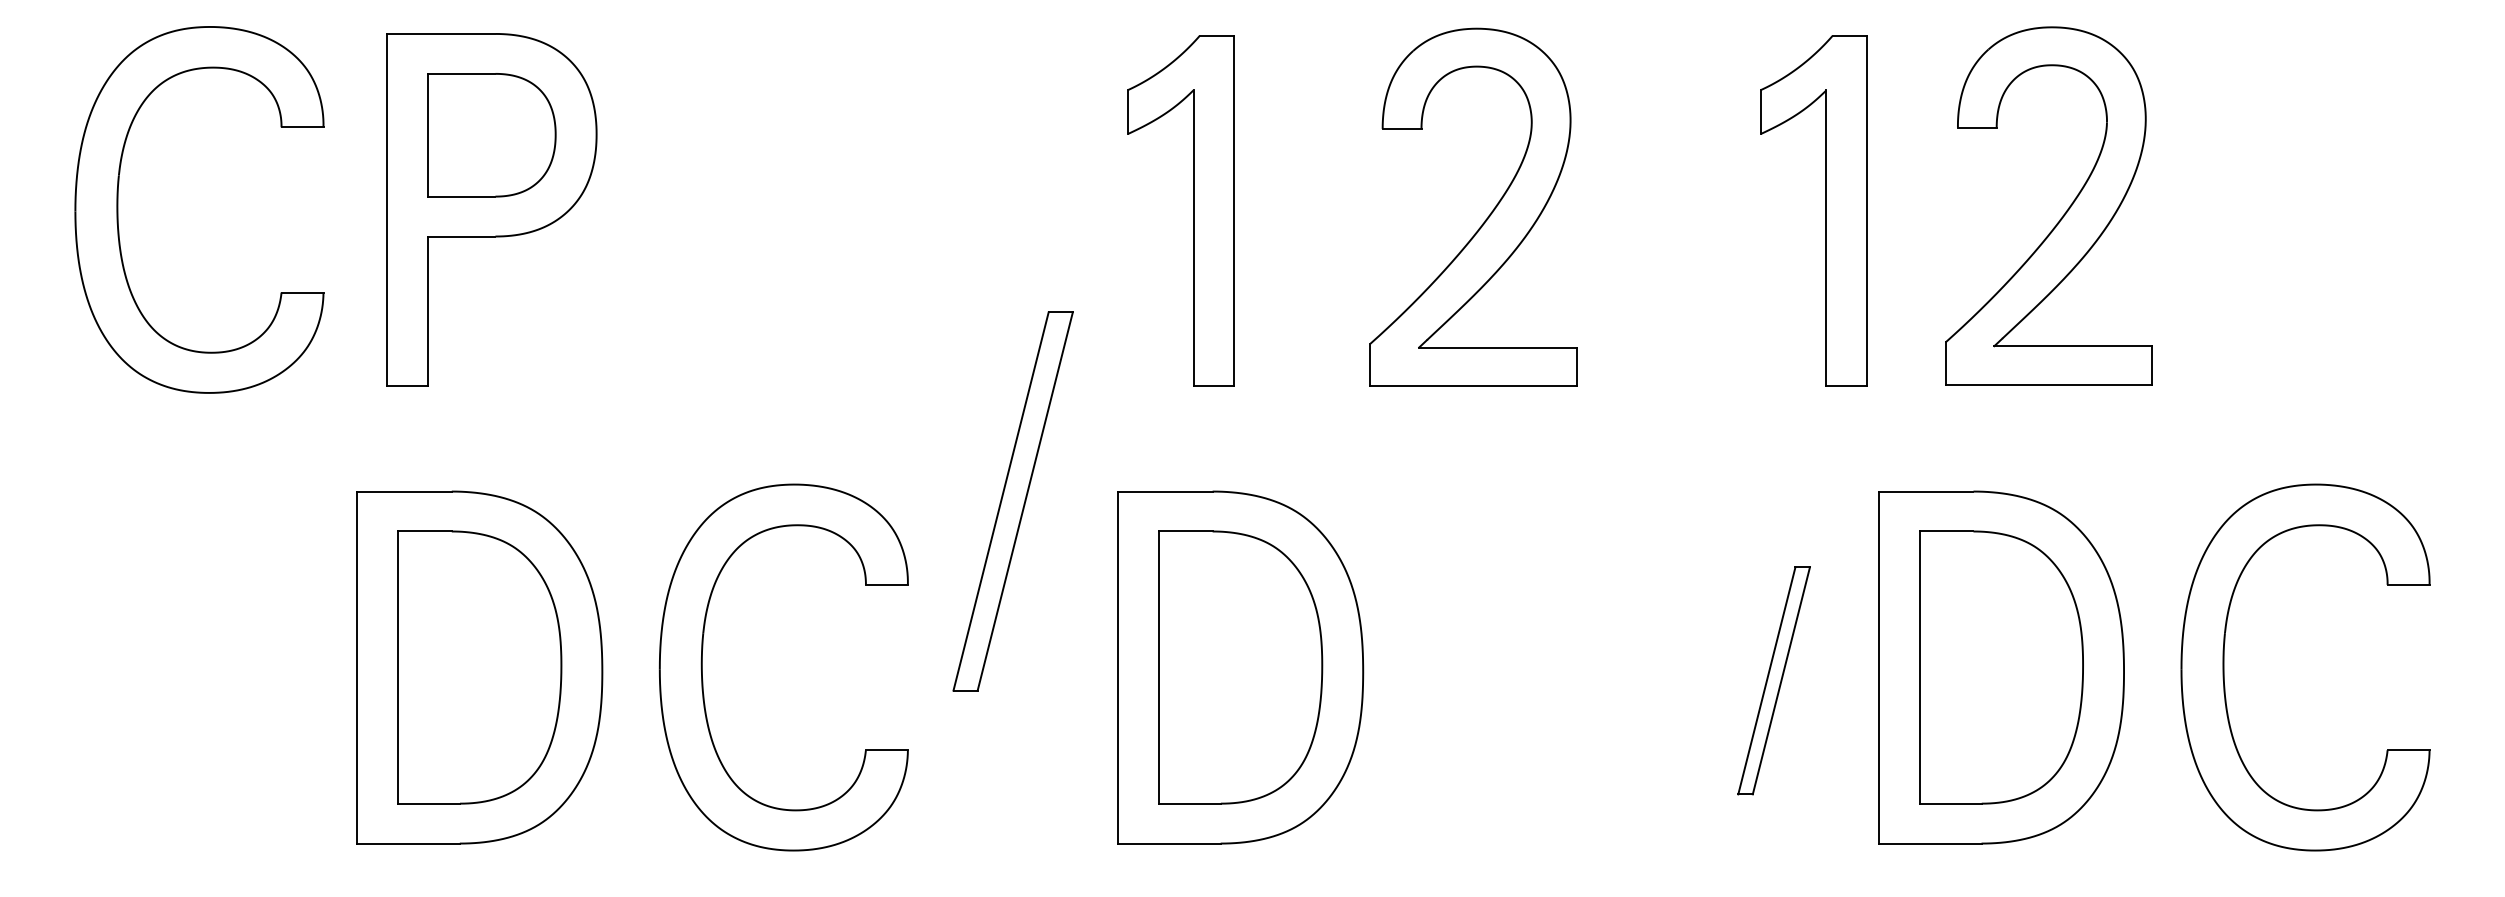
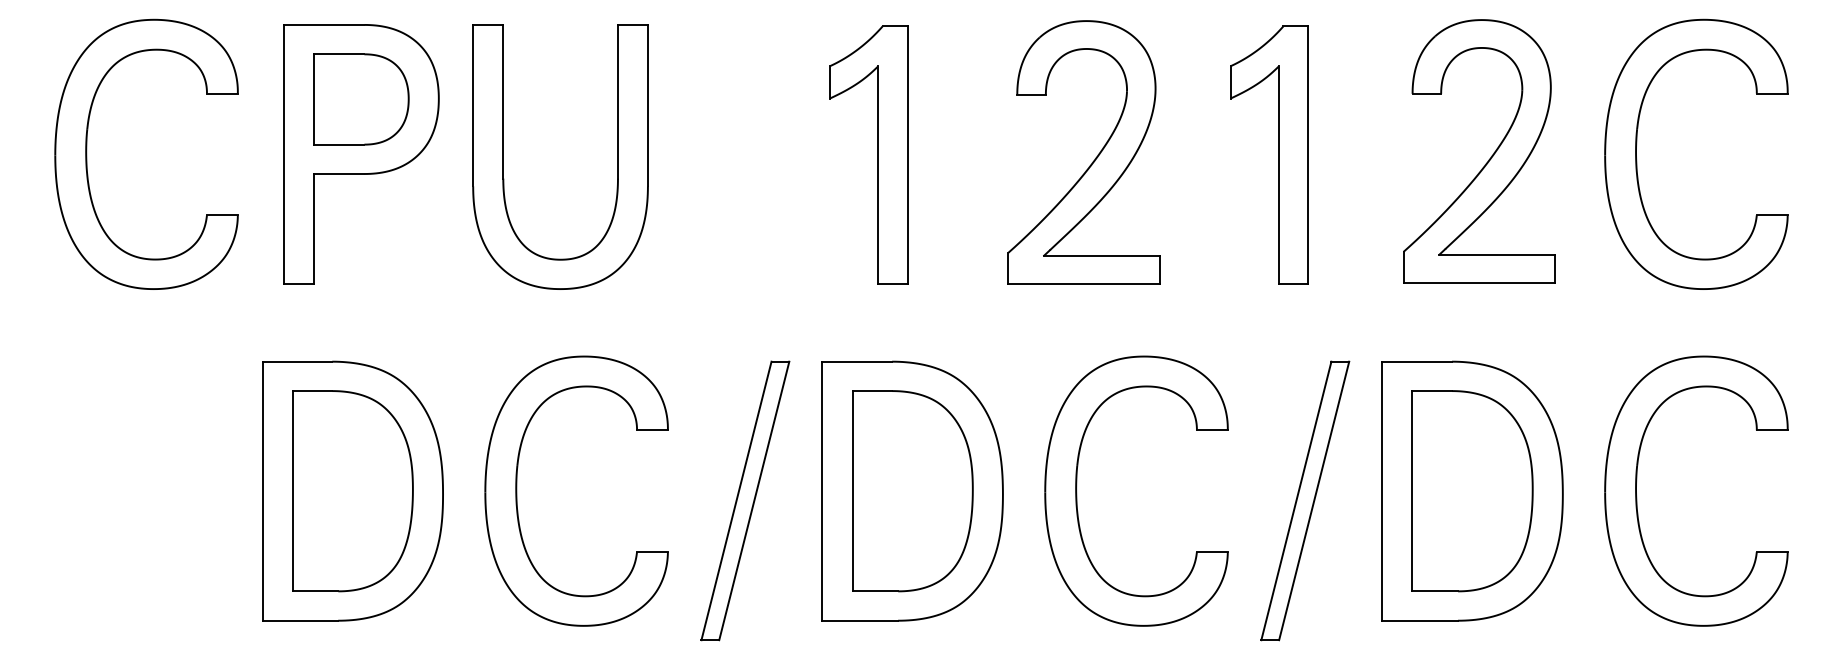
part: (1825, 210) -> (1278, 154), moved
part: (684, 212) -> (503, 156), added
part: (2061, 216) -> (1488, 159), moved
part: (2225, 218) -> (1637, 160), added
part: (1013, 500) -> (745, 500), moved
part: (1464, 667) -> (1077, 491), added
part: (1774, 680) -> (1305, 500), size x1.67

